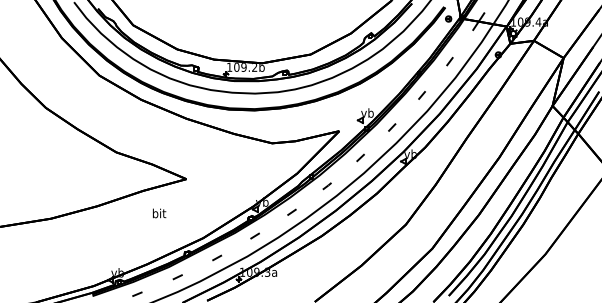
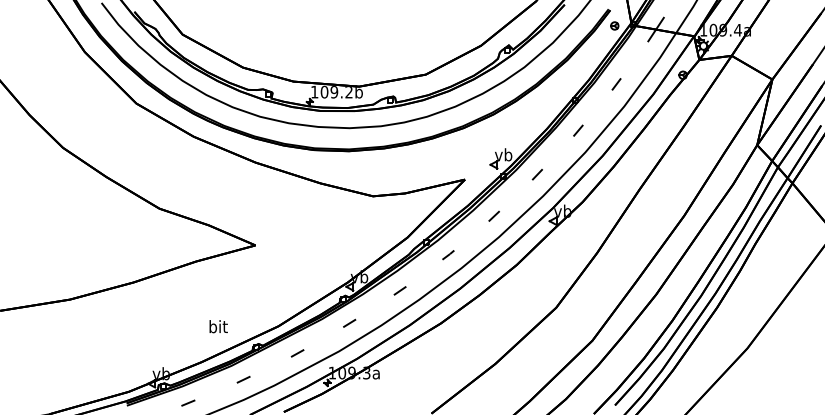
text: (159, 213) -> (218, 326), moved

